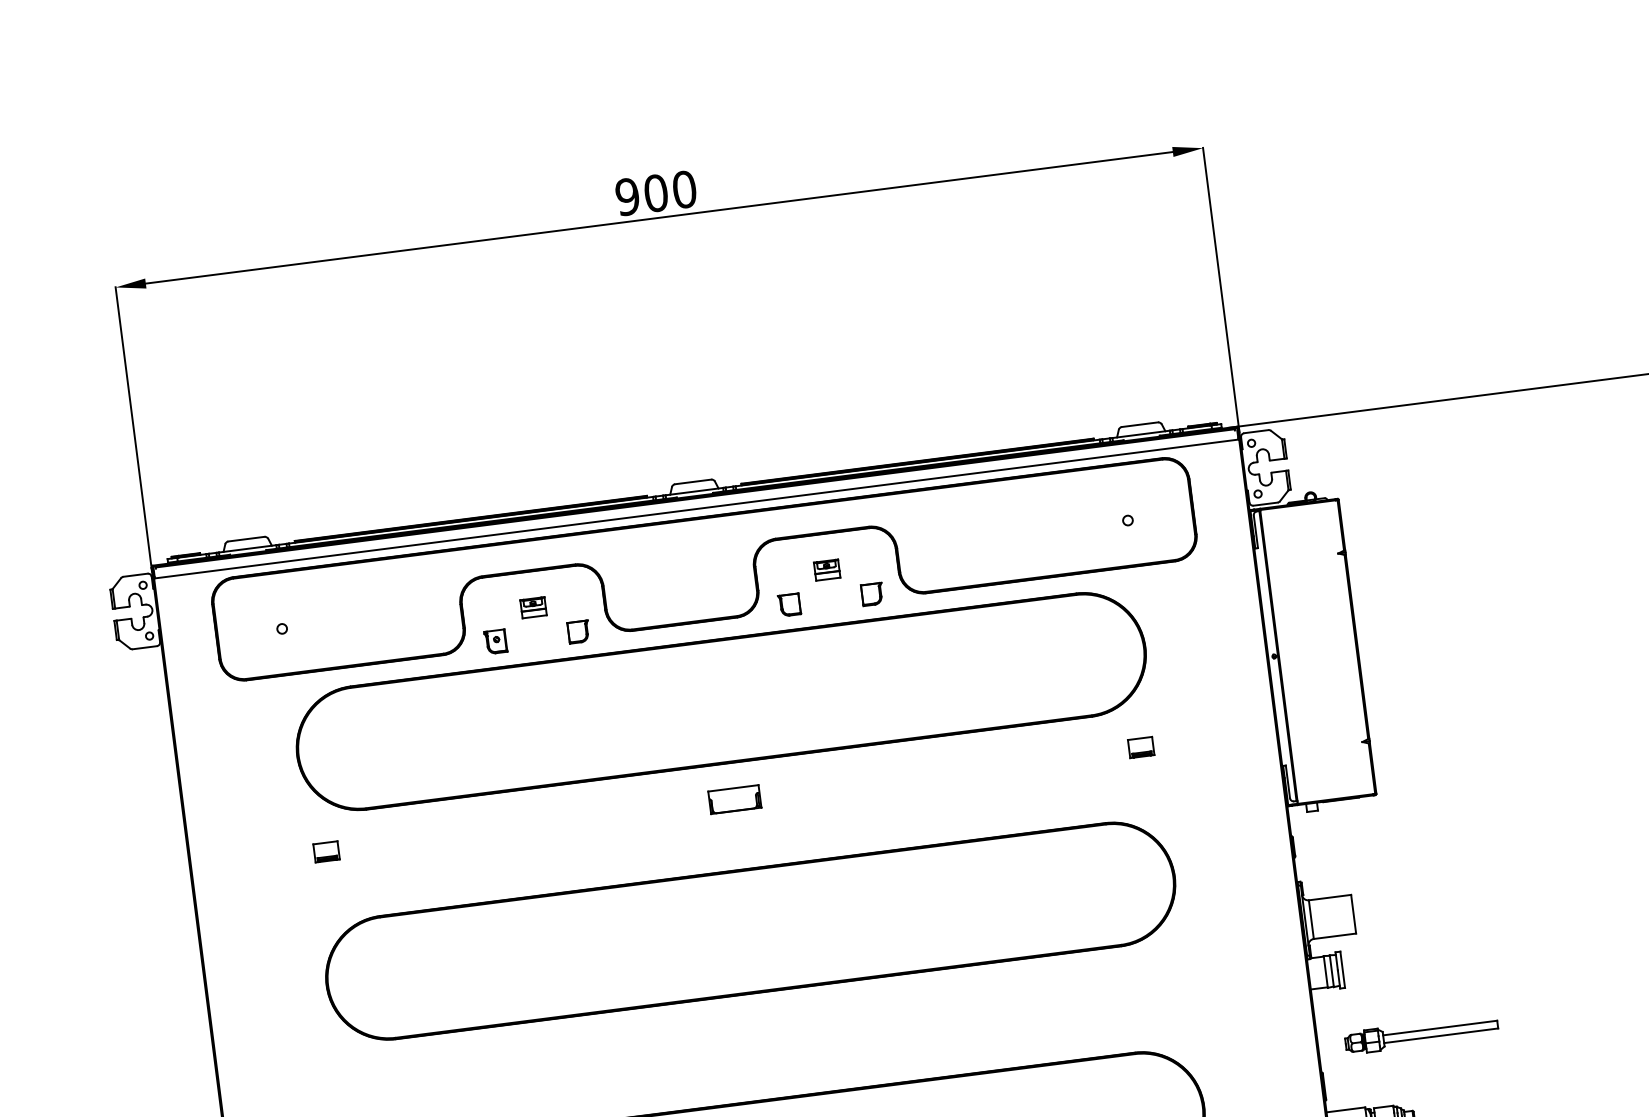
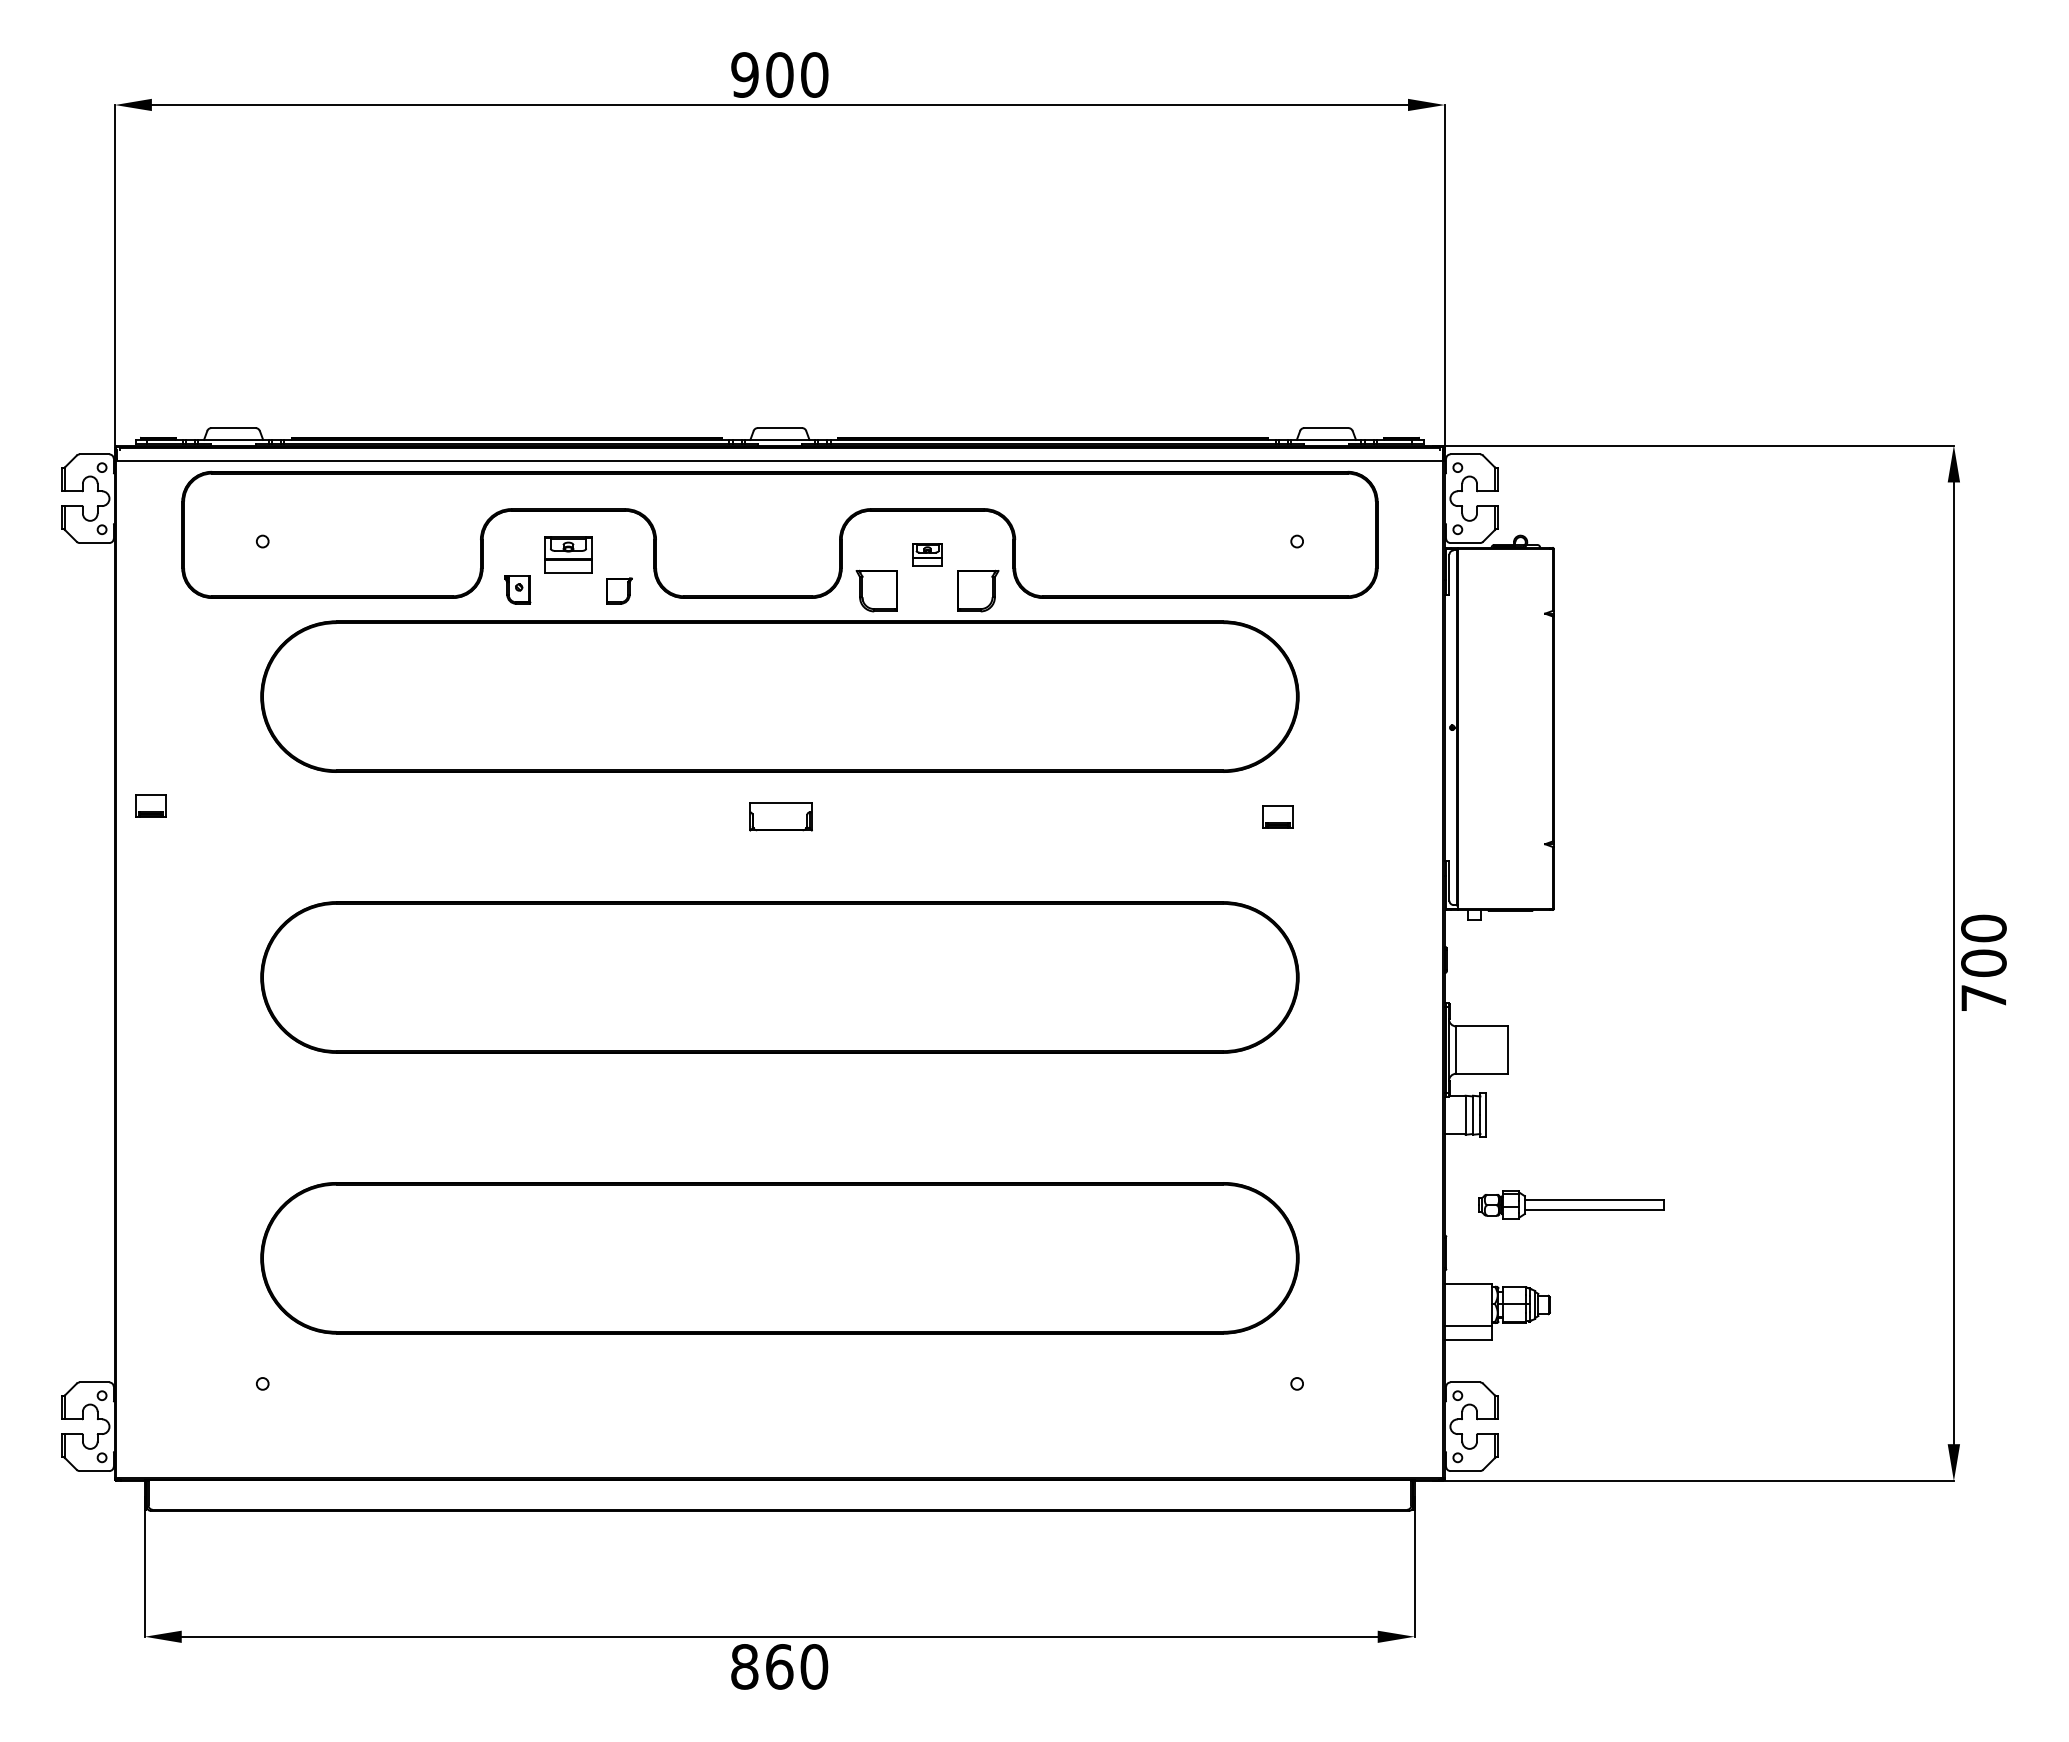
part: (872, 593) -> (978, 590), size x1.6
part: (789, 604) -> (876, 590), size x1.6
part: (533, 607) -> (568, 554), size x1.6
part: (326, 851) -> (150, 805), moved

